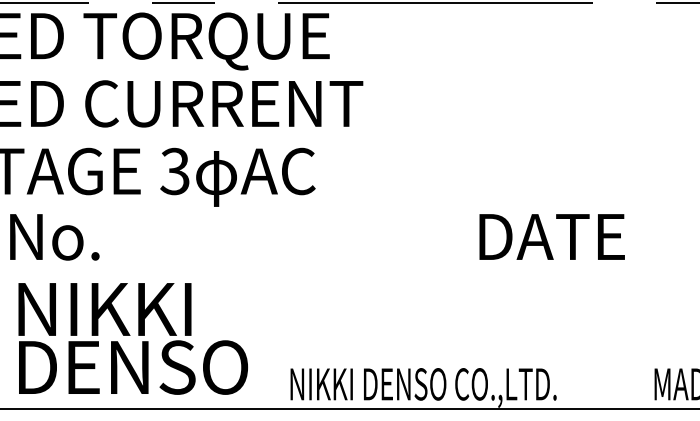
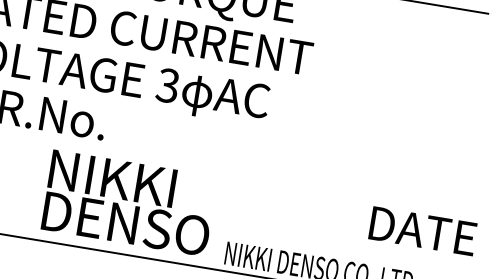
text: (551, 236) -> (422, 230), moved
text: (132, 338) -> (128, 202), moved

